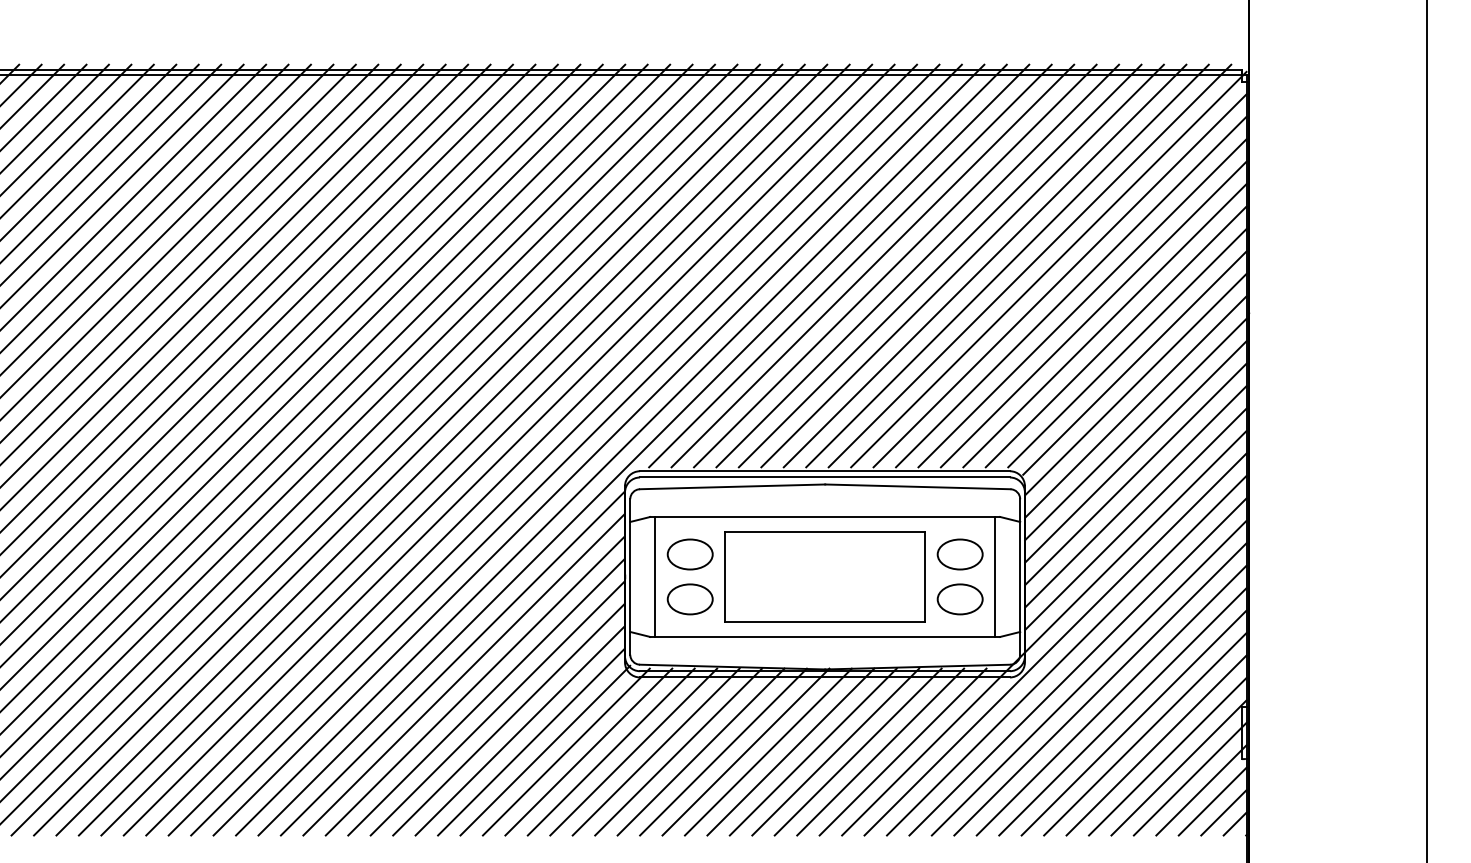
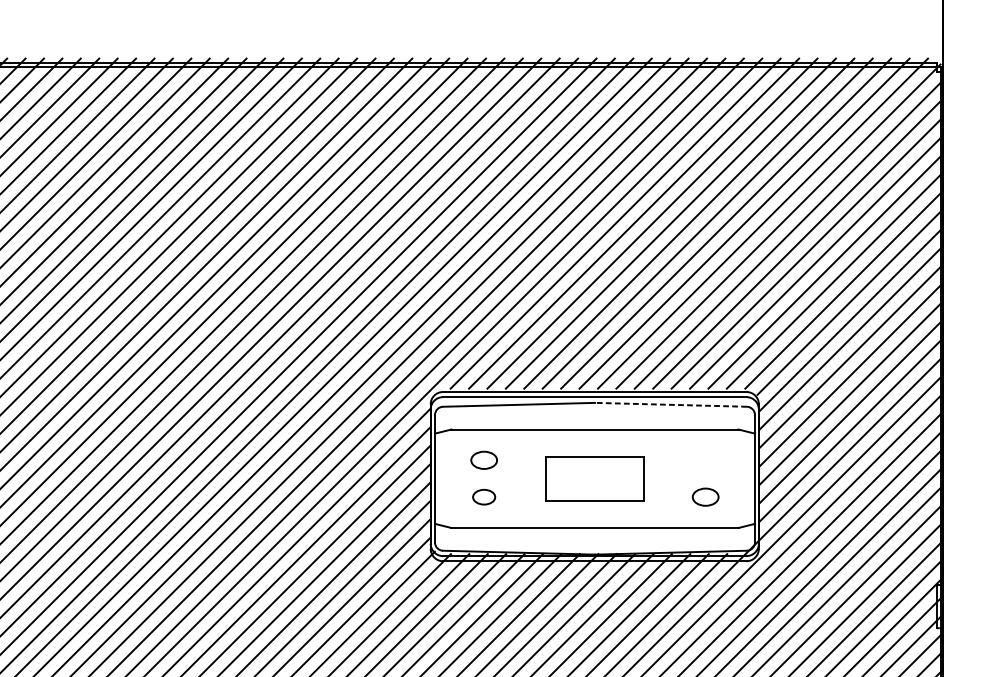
line: (917, 486) -> (670, 404), solid -> dashed
part: (689, 554) -> (483, 460), size x0.7
part: (959, 554) -> (705, 460), removed
line: (655, 576) -> (455, 478), removed
part: (824, 576) -> (594, 478), size x0.6
line: (995, 576) -> (734, 478), removed
part: (689, 599) -> (483, 497), size x0.6
part: (959, 599) -> (705, 497), size x0.7

